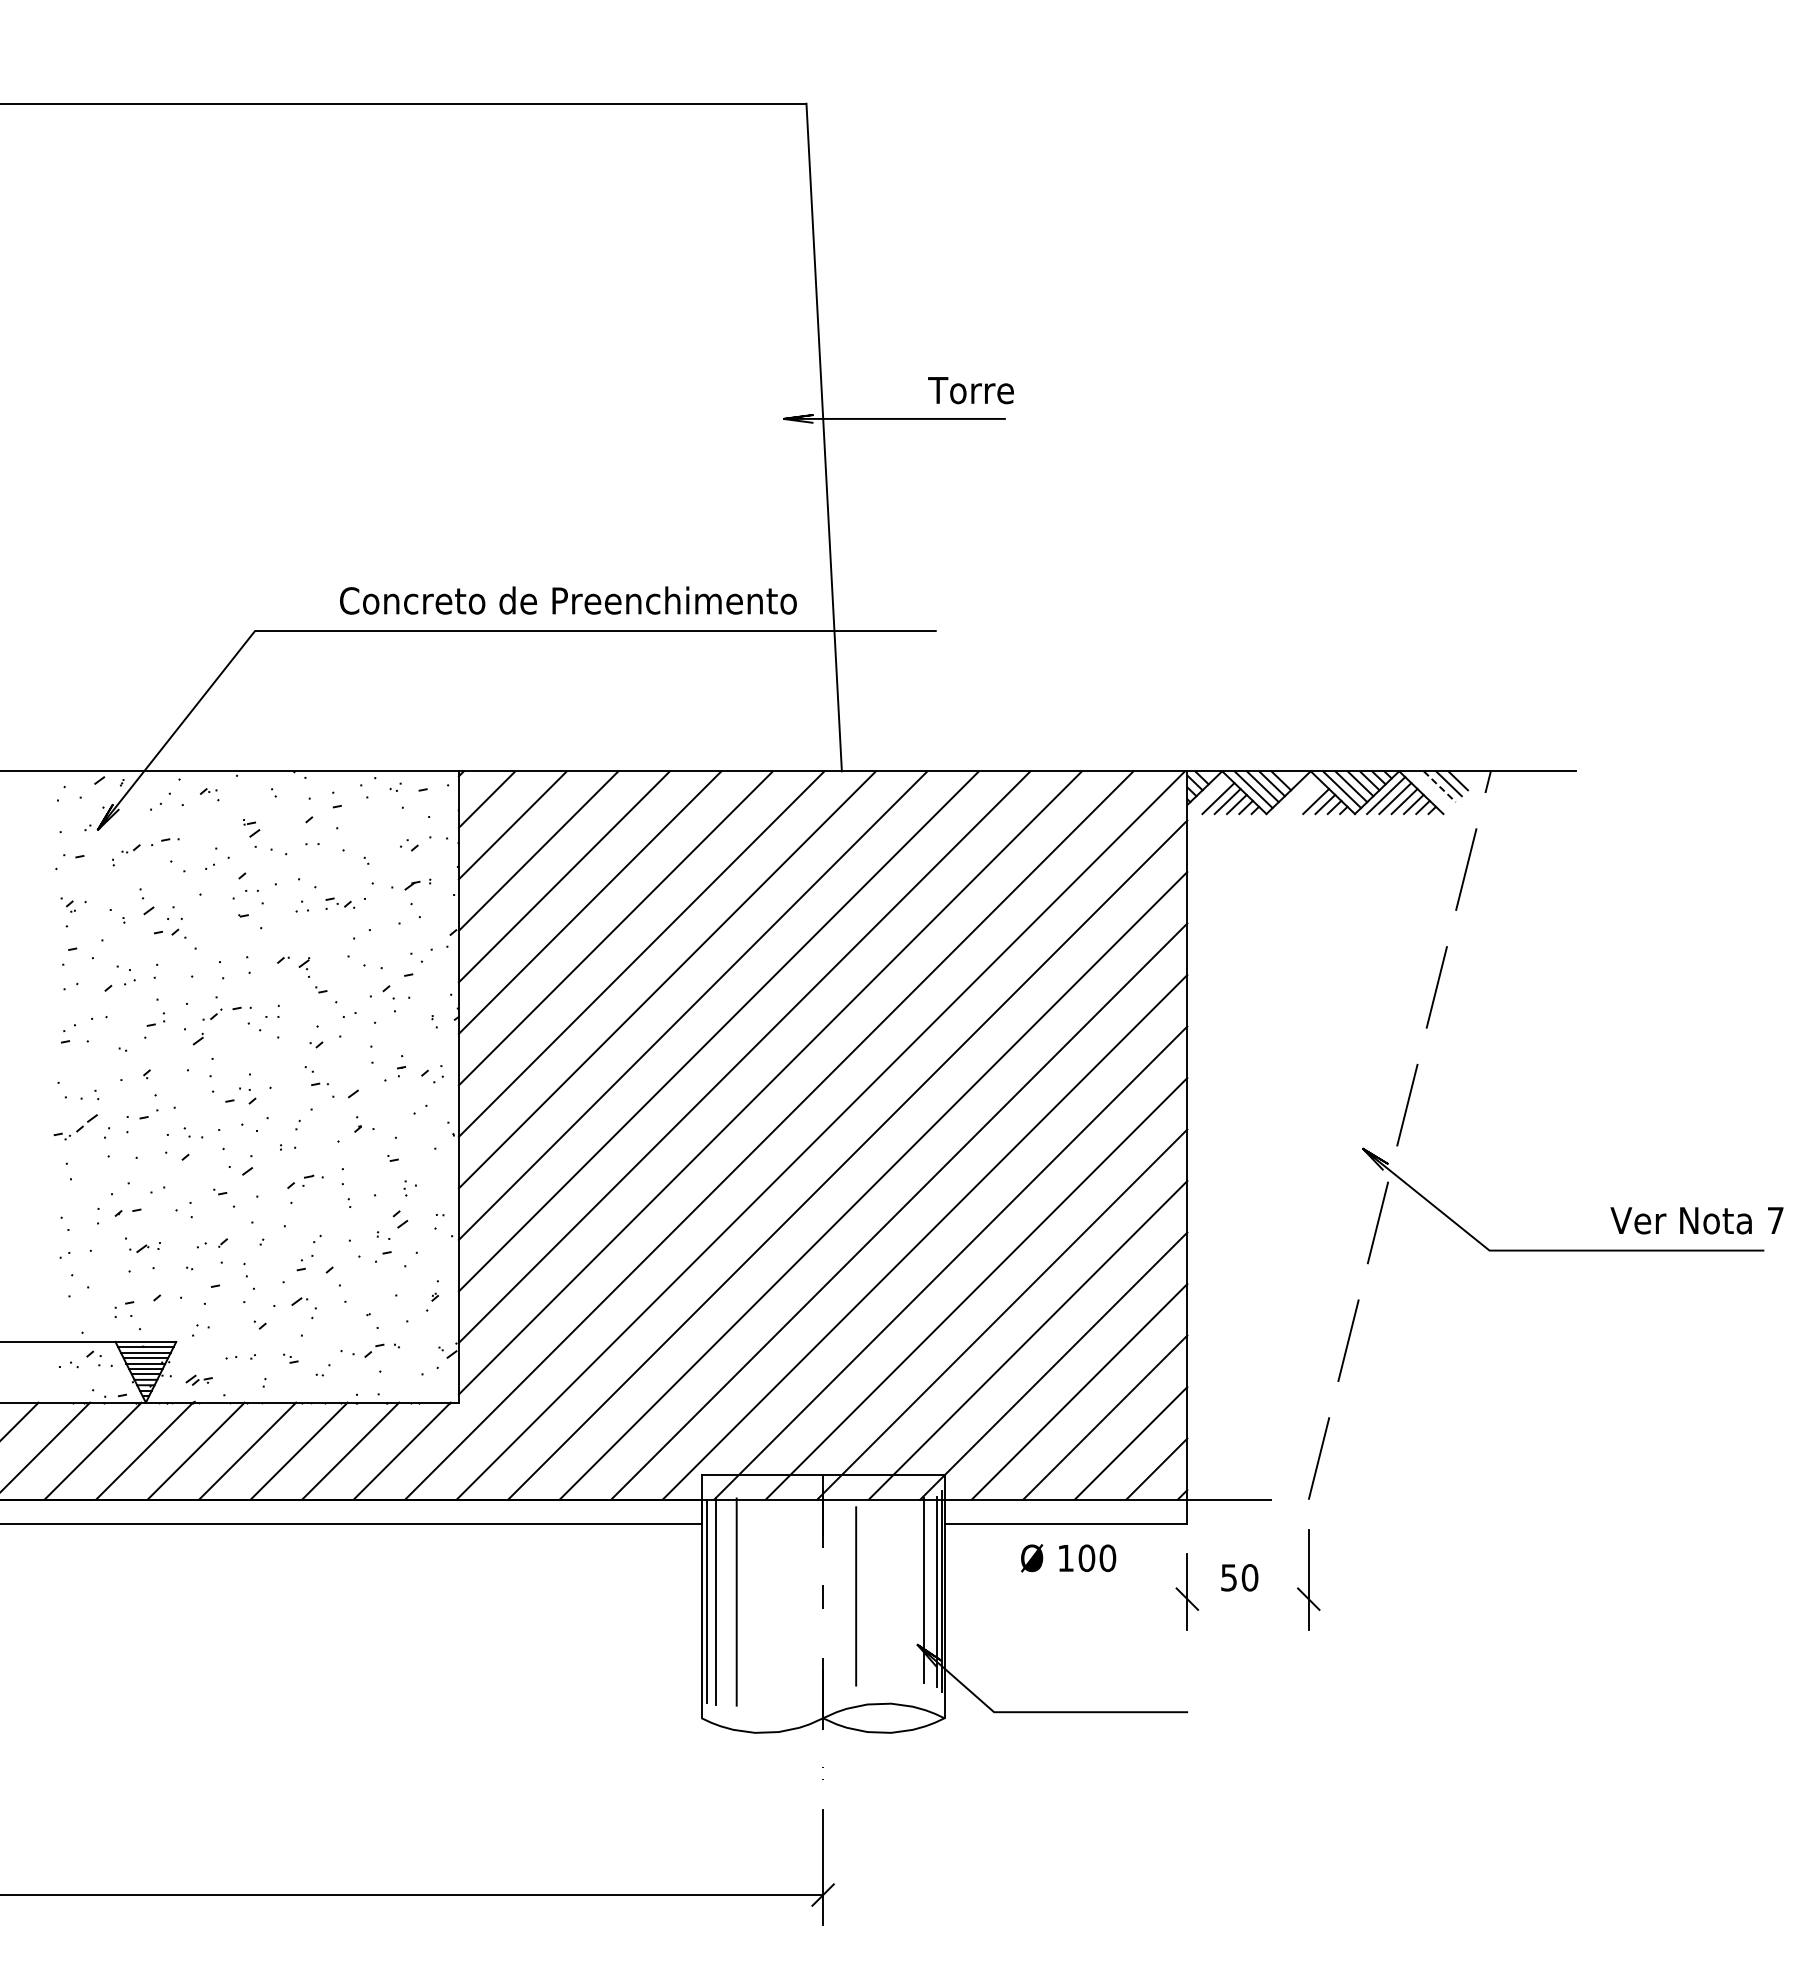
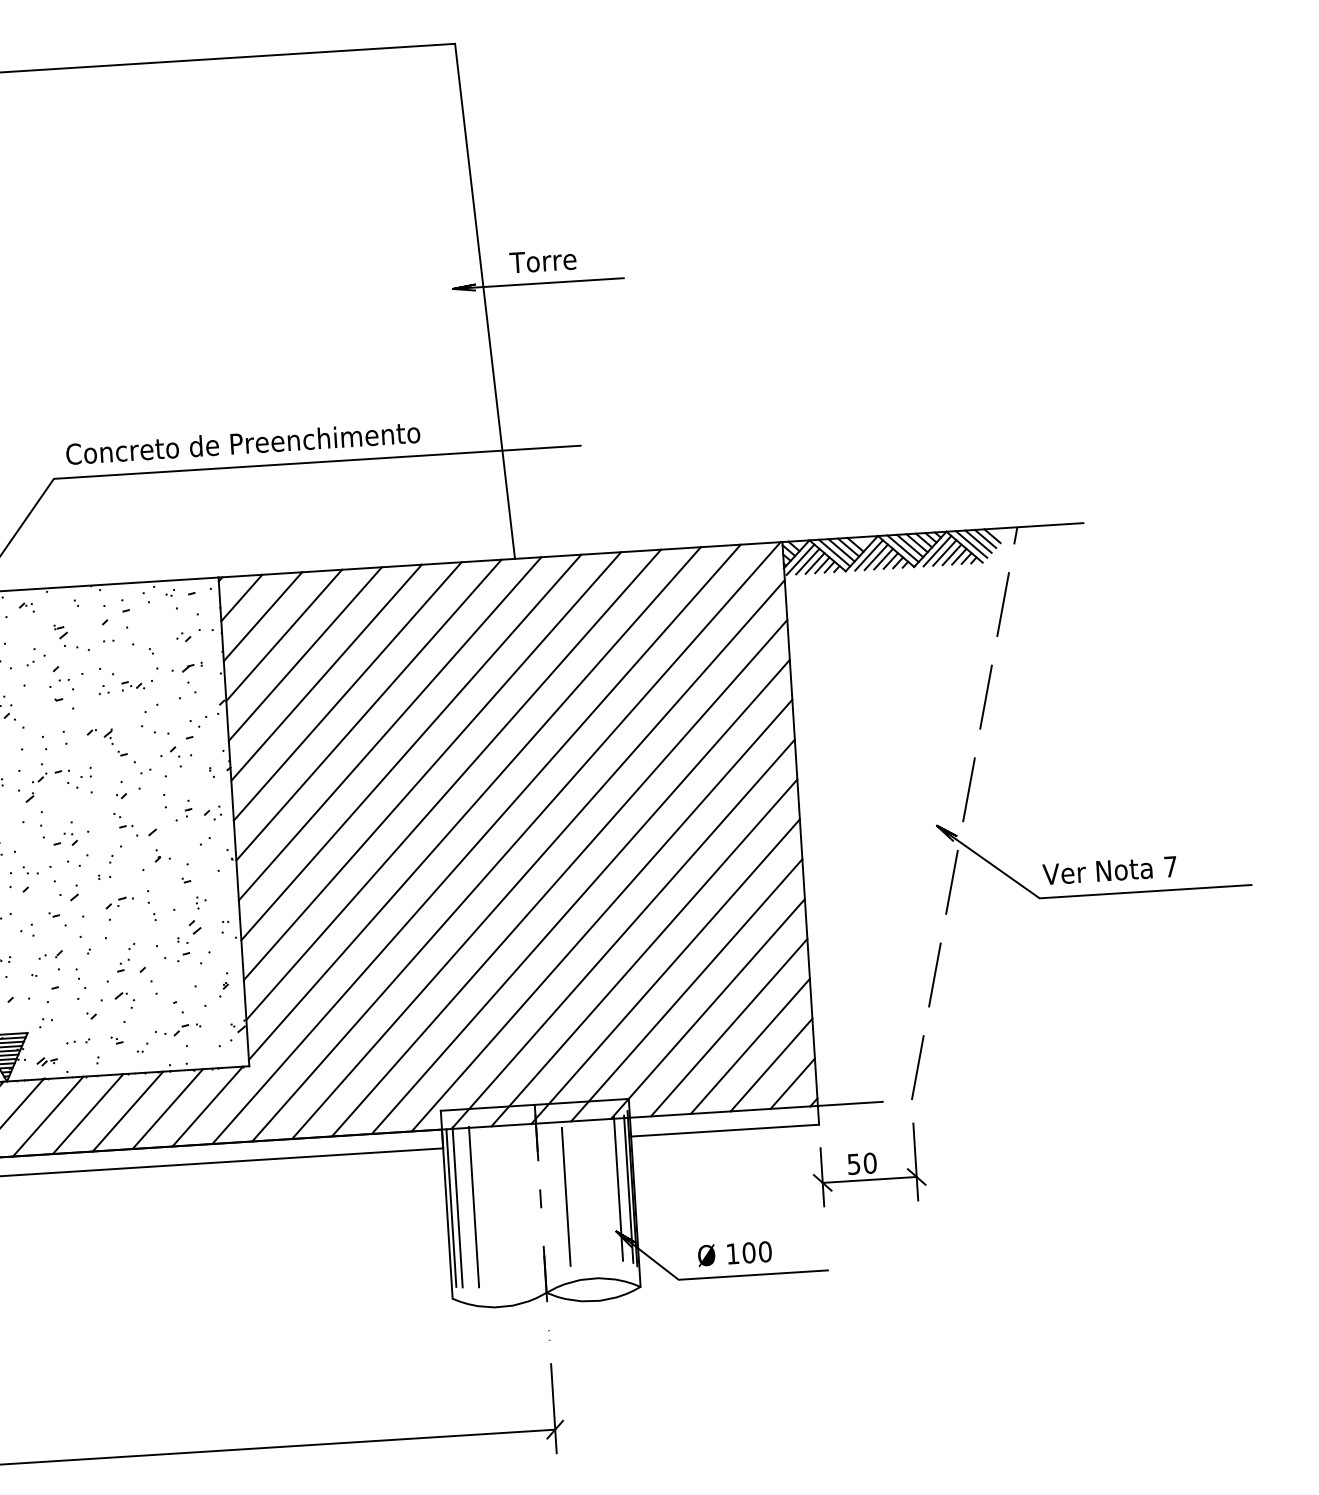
text: (970, 390) -> (542, 261), moved
text: (568, 600) -> (243, 443), moved
line: (1440, 787) -> (979, 542), dashed -> solid
line: (1430, 789) -> (971, 544), added
line: (1209, 795) -> (800, 559), added
line: (1297, 795) -> (868, 555), added
line: (1306, 798) -> (875, 557), added
text: (1696, 1220) -> (1109, 870), moved
text: (1068, 1558) -> (734, 1253), moved
line: (1247, 1599) -> (869, 1180), added

